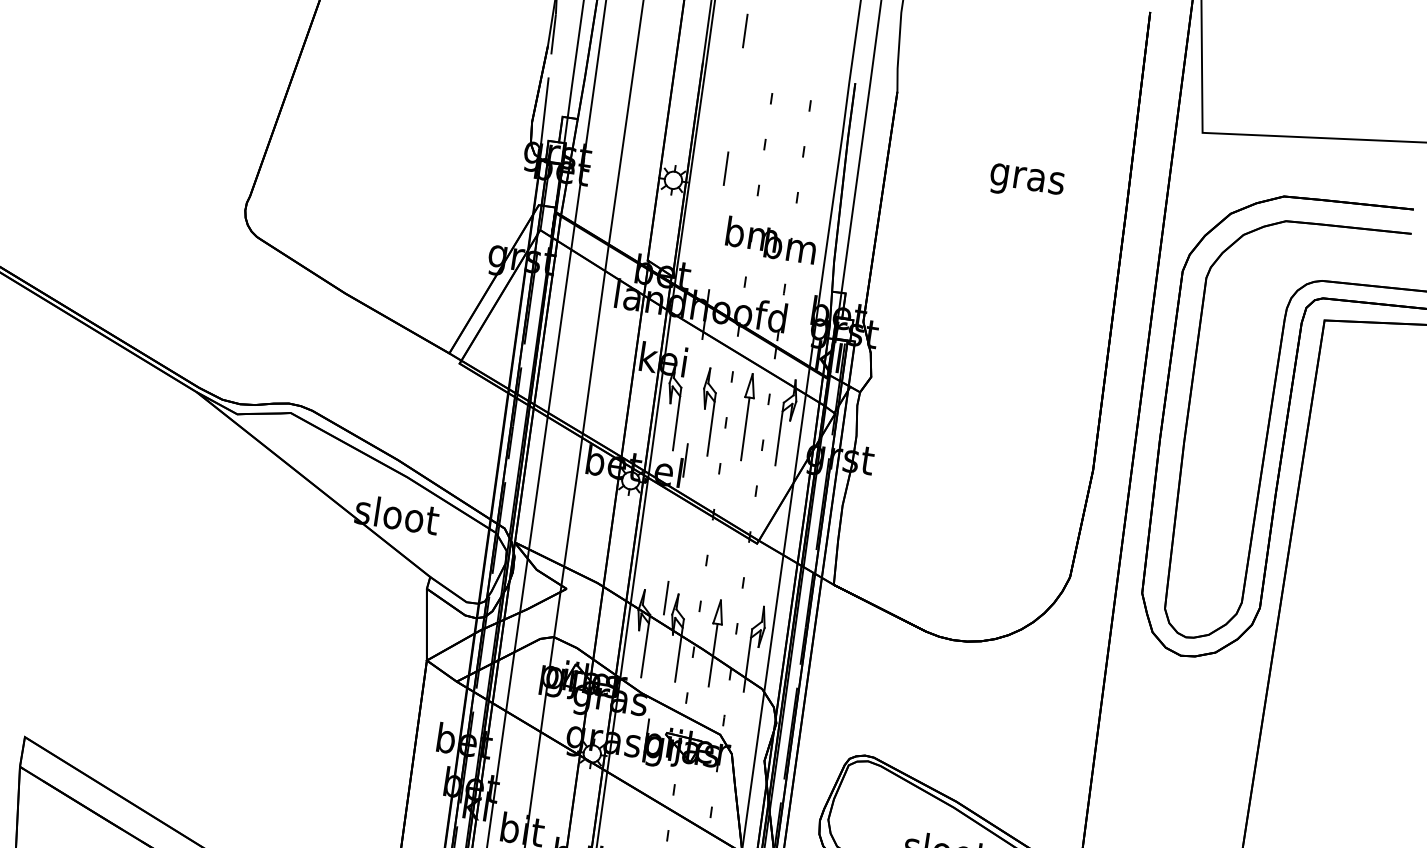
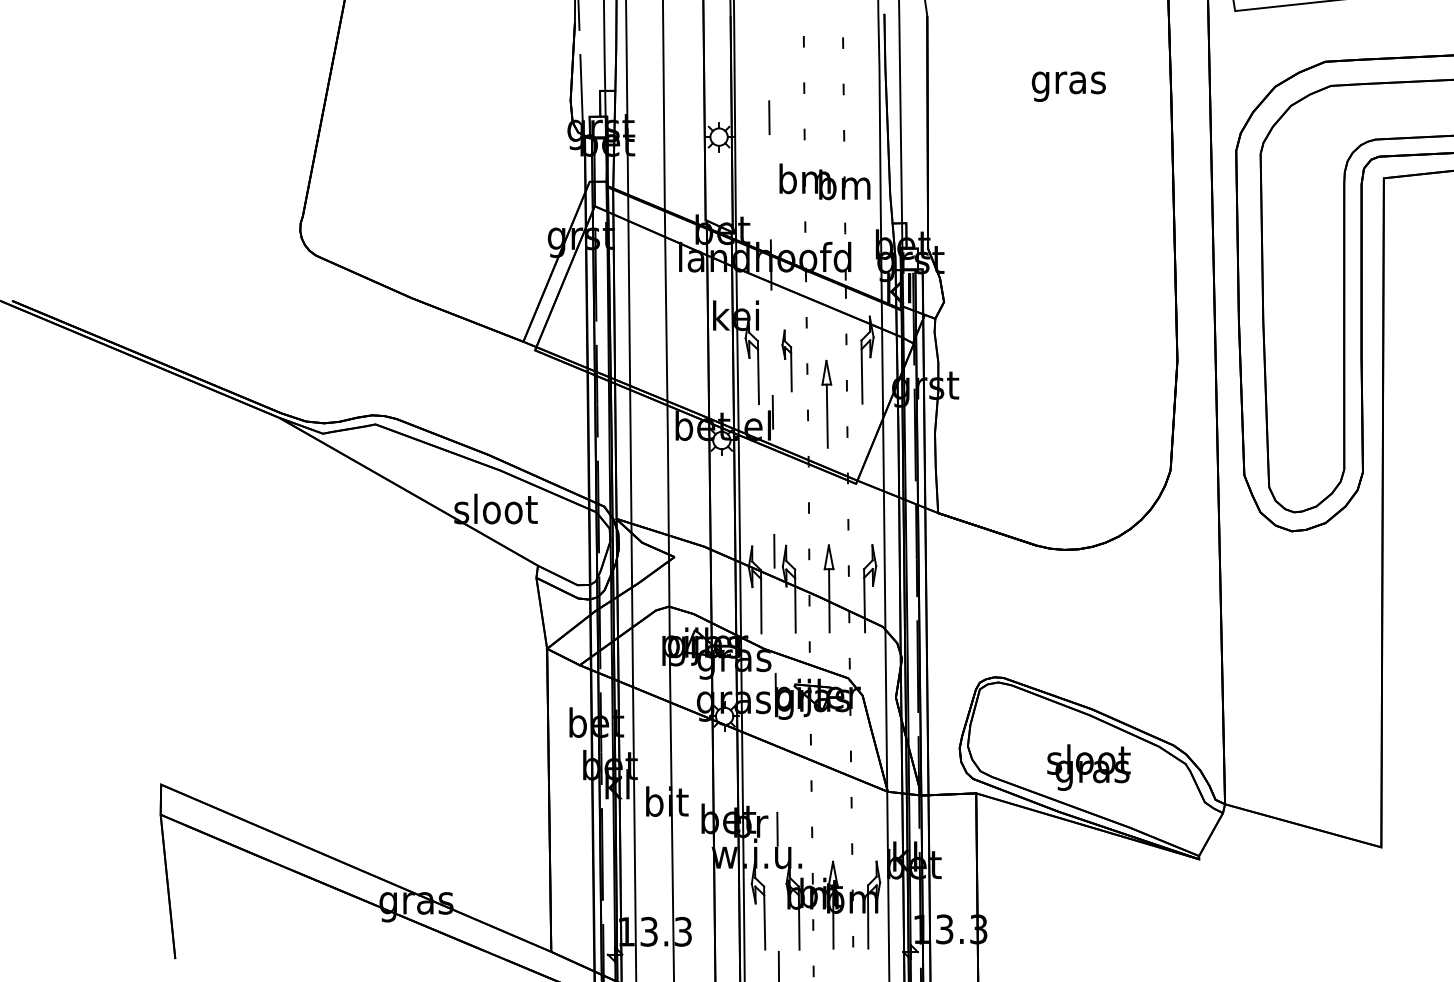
part: (706, 411) -> (786, 360), size x0.7
part: (746, 416) -> (826, 403), moved

